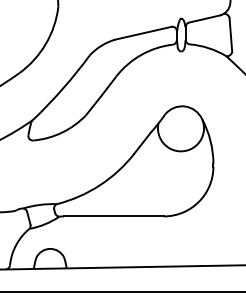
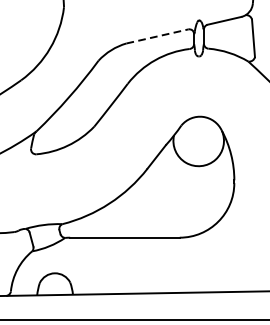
line: (143, 33) -> (157, 36), solid -> dashed

